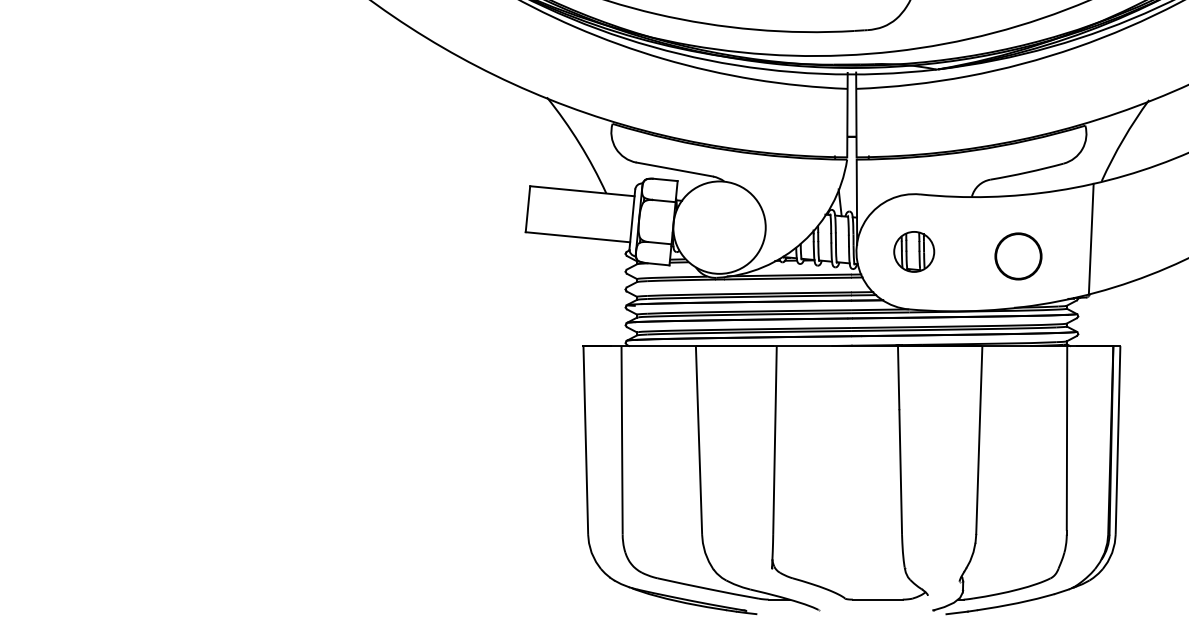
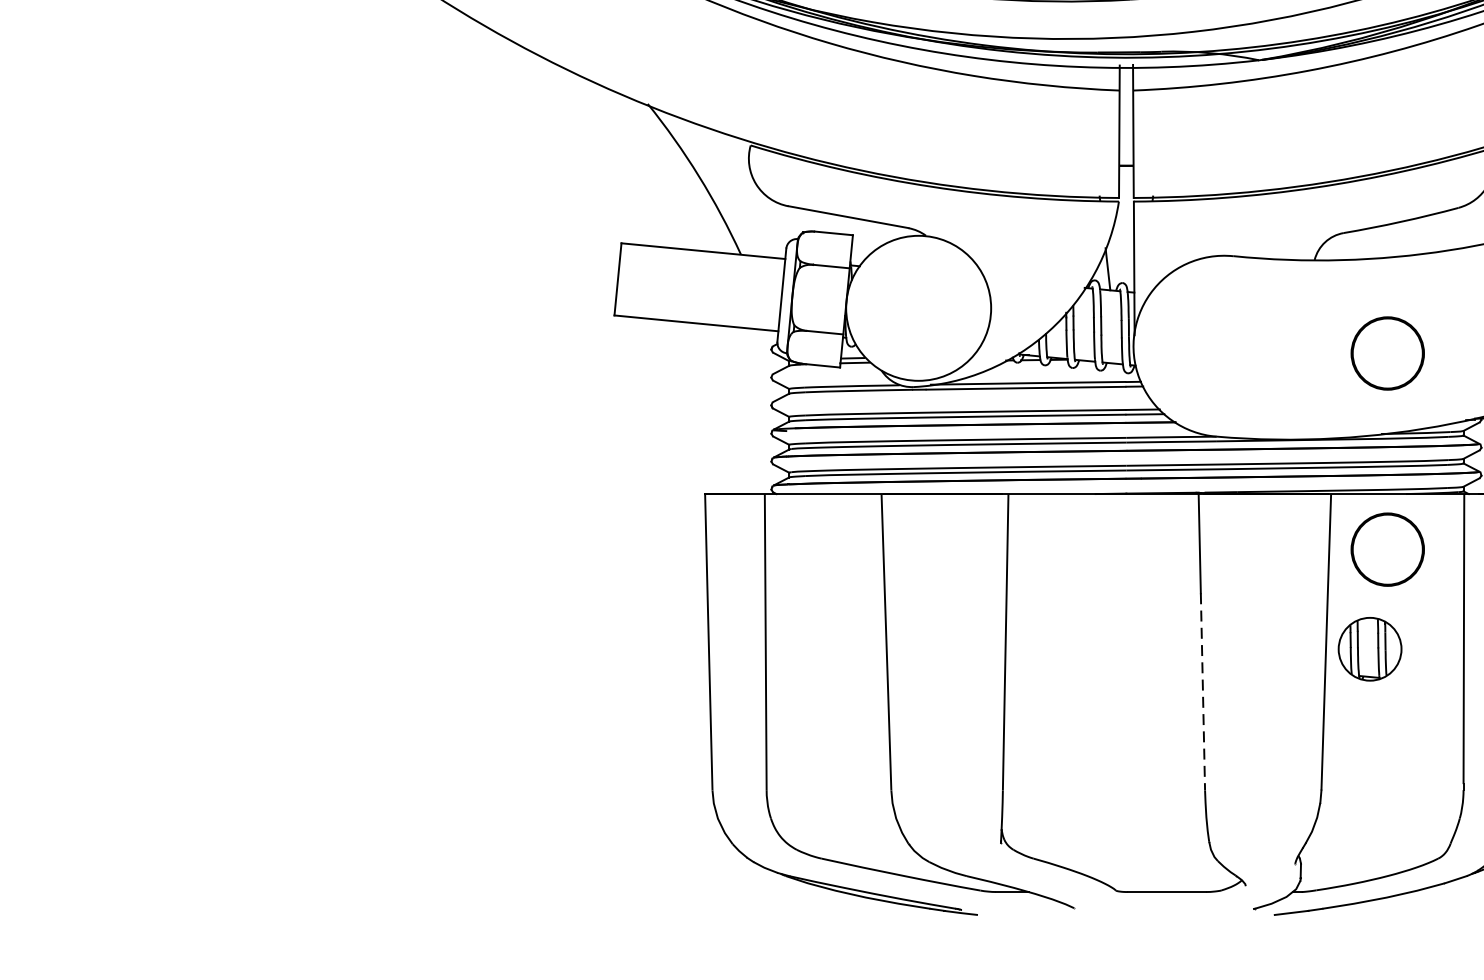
part: (914, 251) -> (1370, 648), moved
circle: (1018, 381) -> (1387, 549), added
line: (900, 472) -> (1202, 692), solid -> dashed

